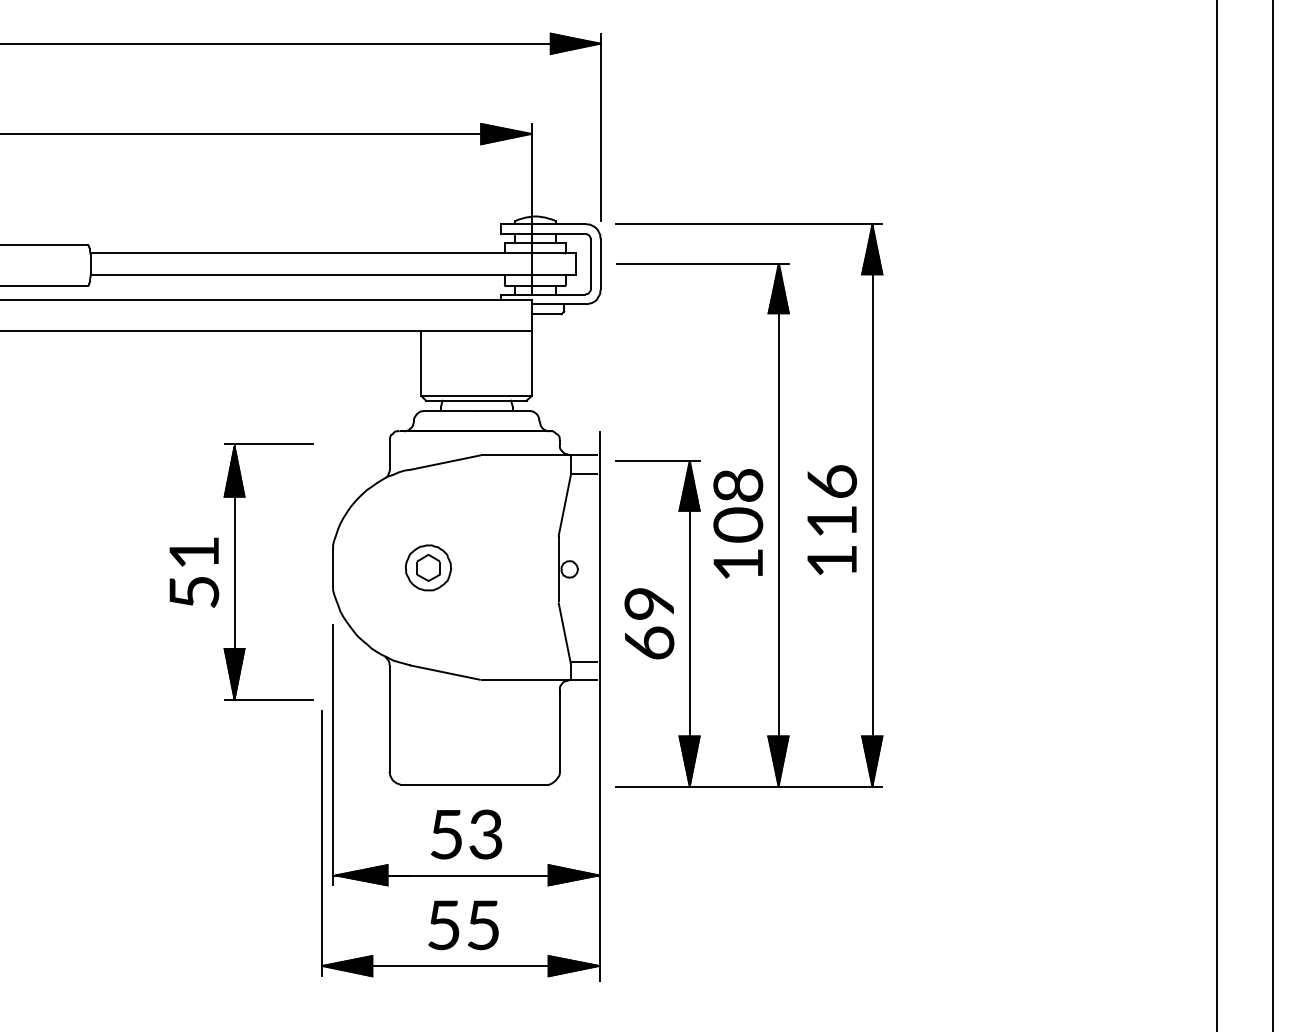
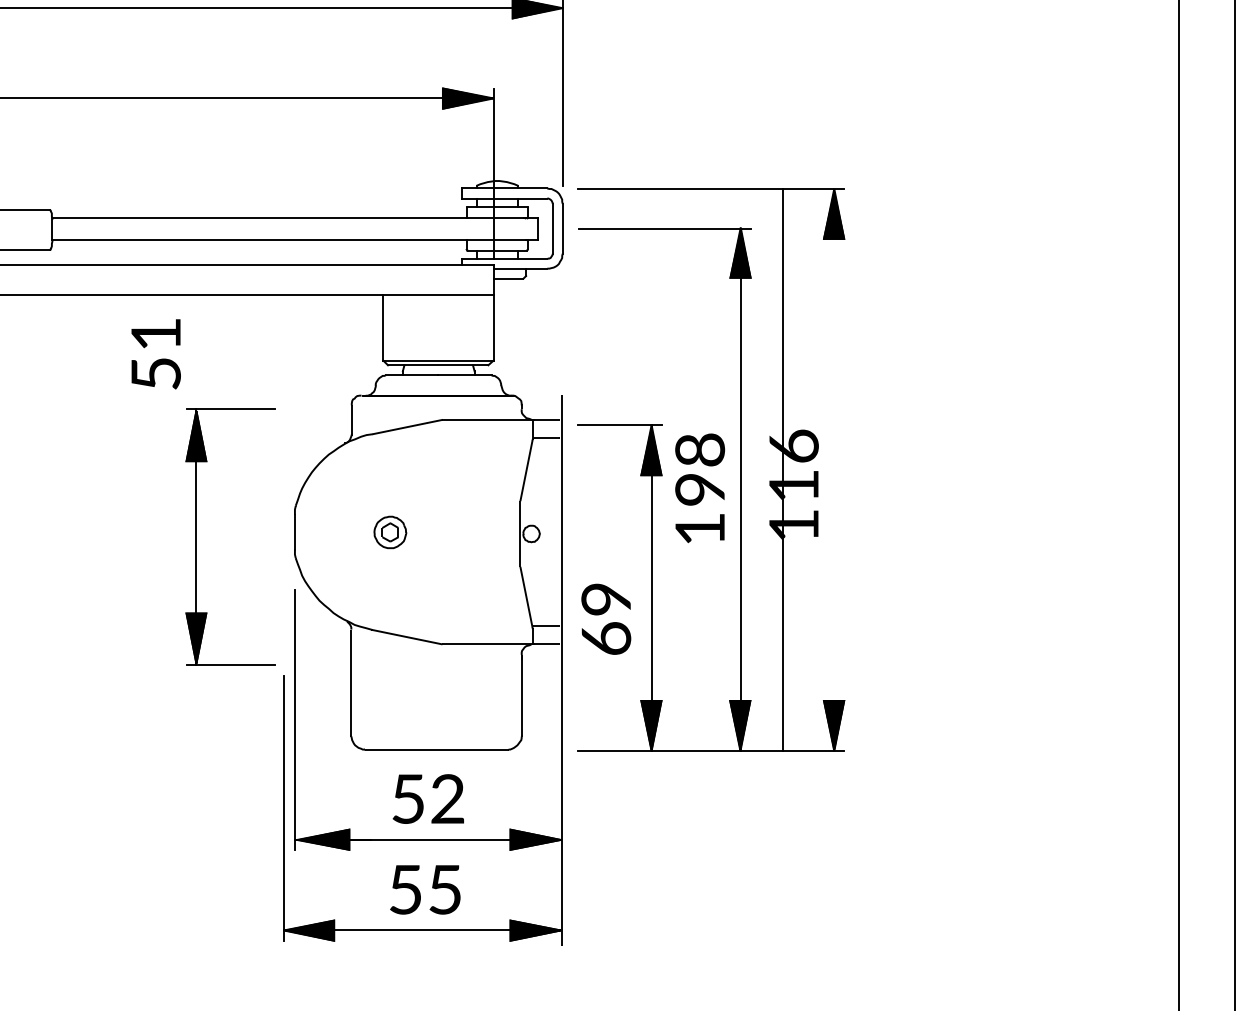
line: (872, 505) -> (783, 470), moved
text: (738, 524) -> (700, 489), 108 -> 198
part: (428, 567) -> (390, 532), size x0.7
text: (194, 572) -> (156, 354), moved
text: (649, 623) -> (606, 619), moved
text: (485, 835) -> (447, 800), 53 -> 52

